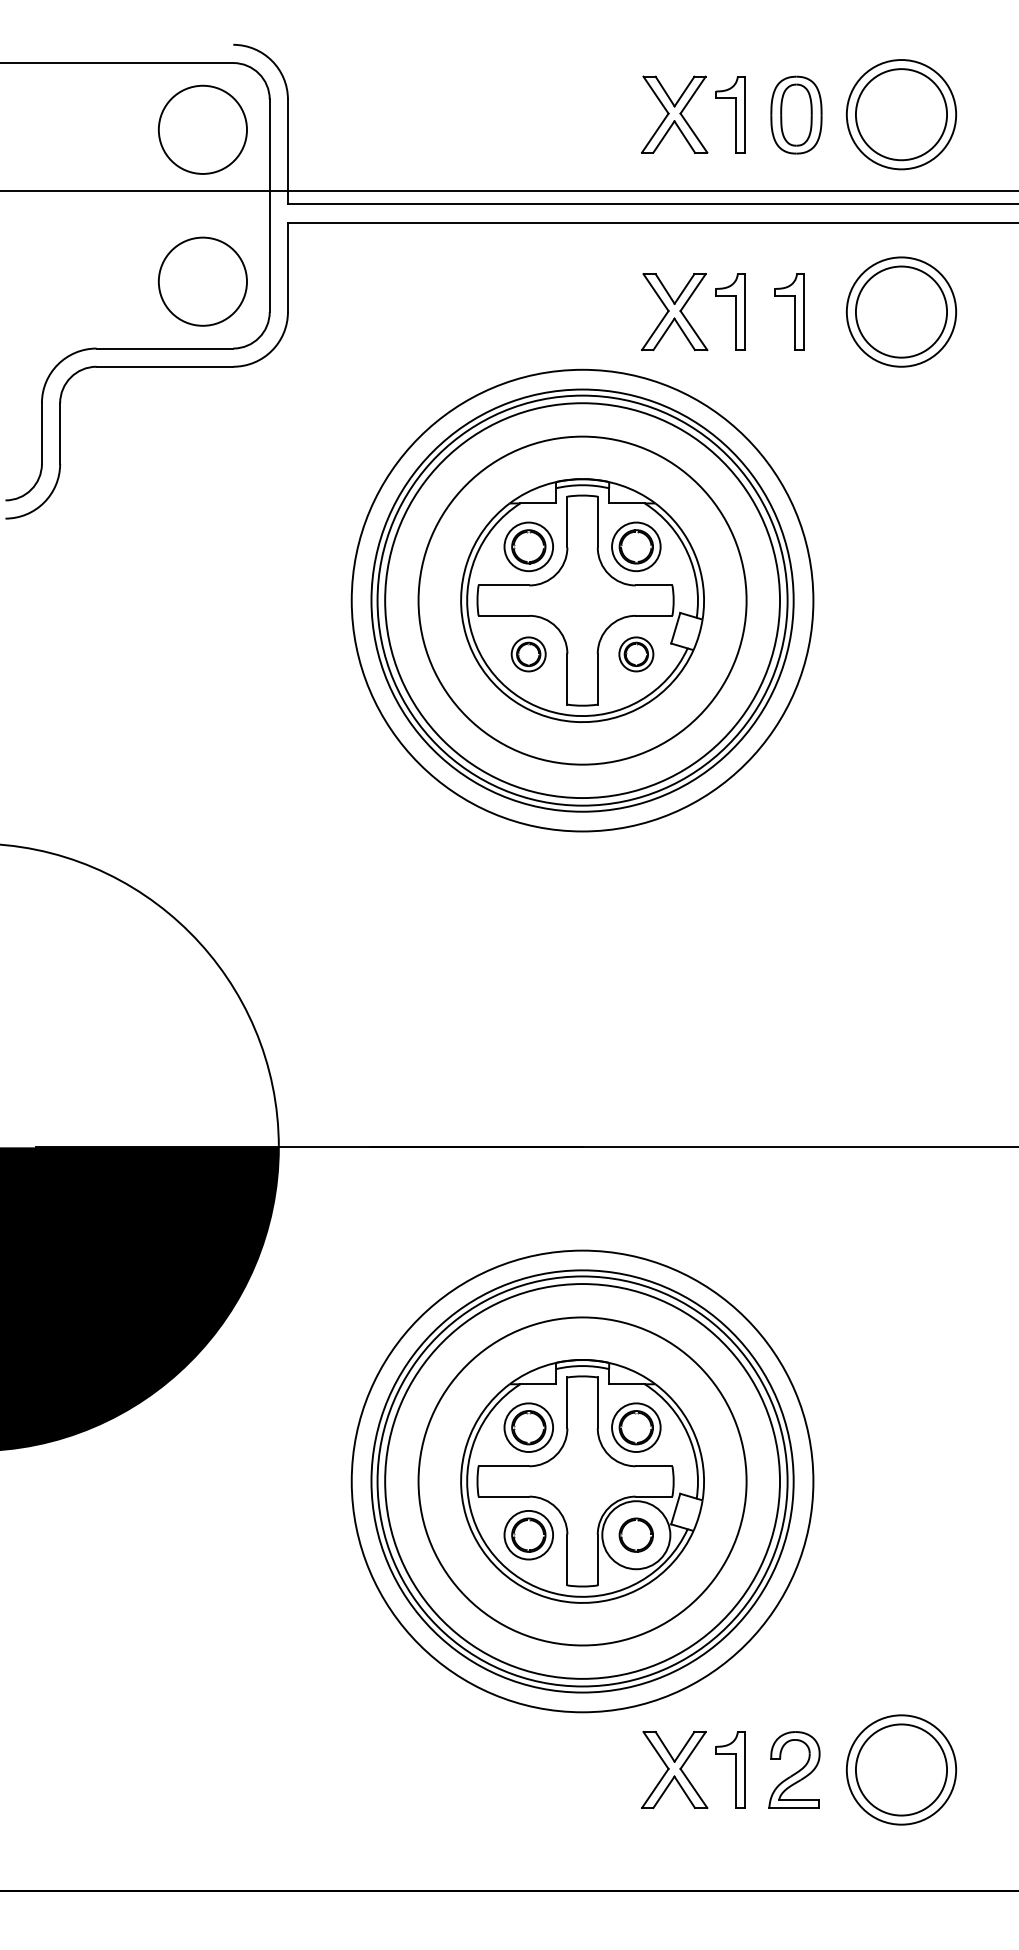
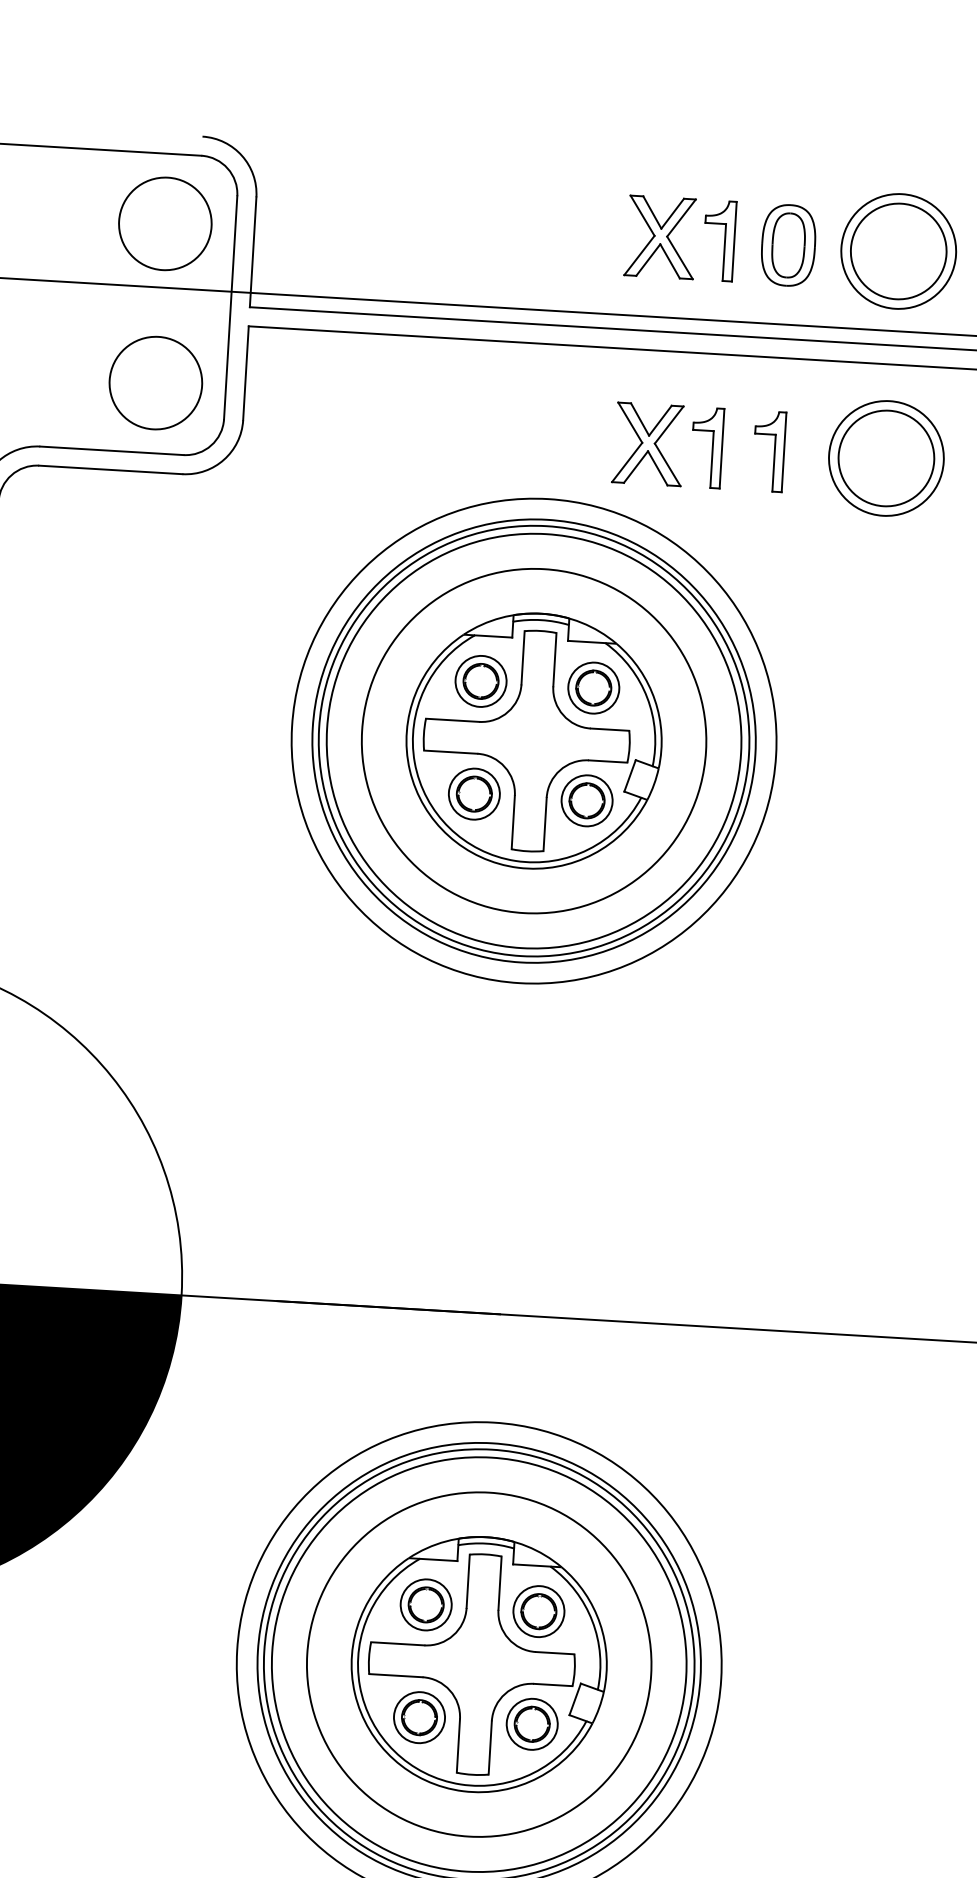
part: (528, 654) -> (474, 794), size x1.43
part: (636, 654) -> (587, 800), size x1.43
circle: (636, 1534) -> (532, 1723), size x0.71

